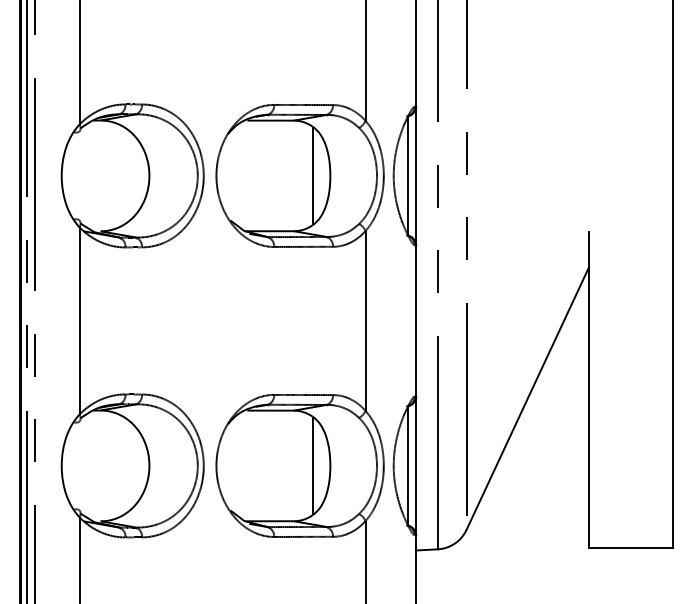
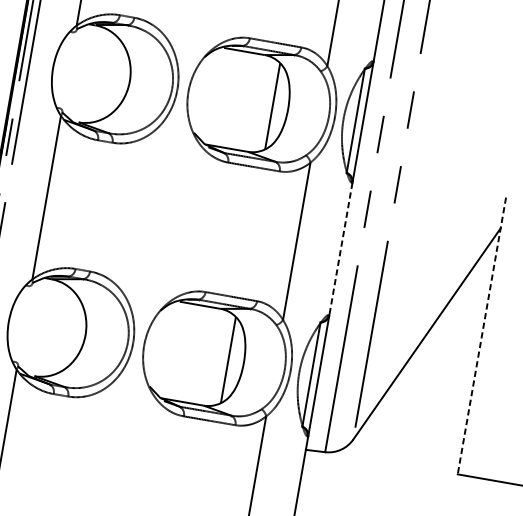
line: (415, 320) -> (340, 248), solid -> dashed
line: (589, 390) -> (482, 336), solid -> dashed

